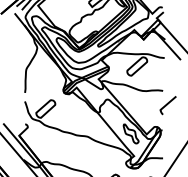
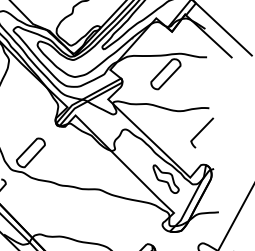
curve: (167, 105) -> (201, 133), moved

